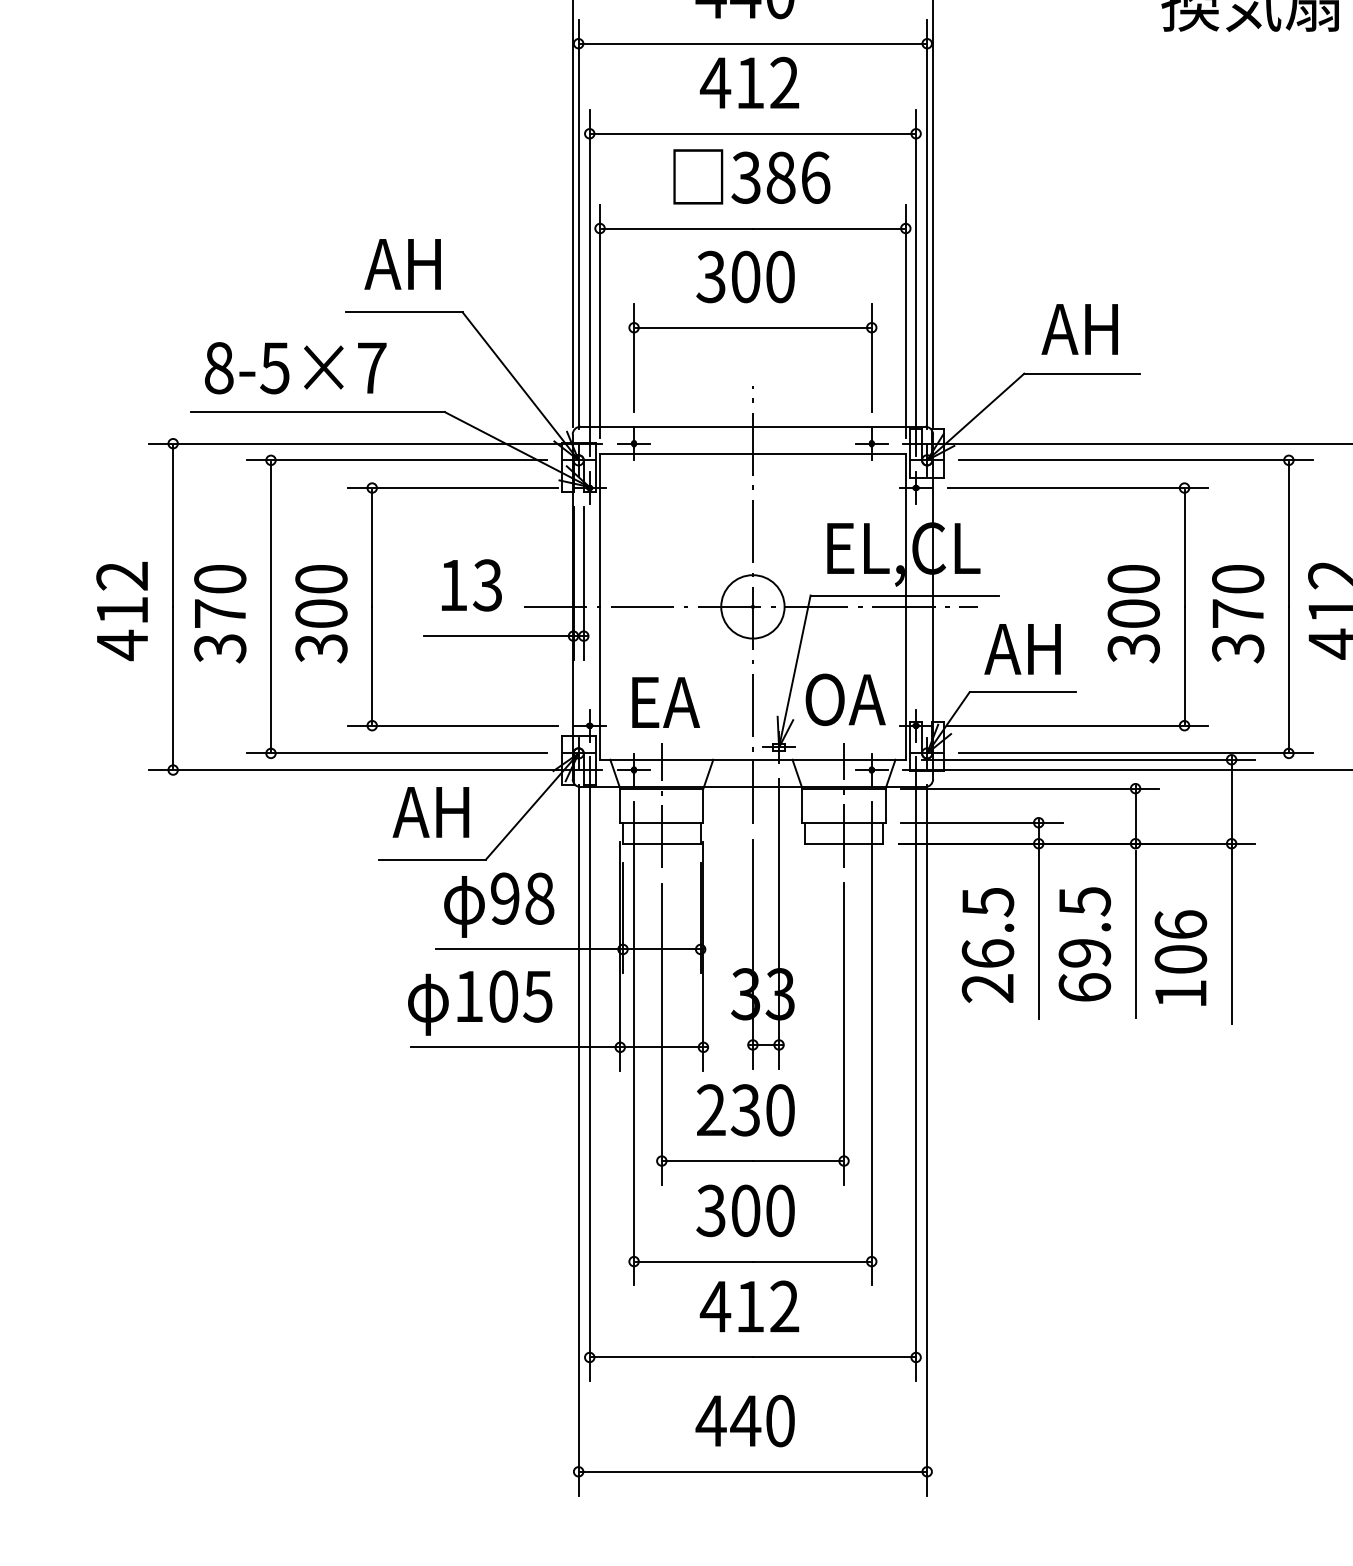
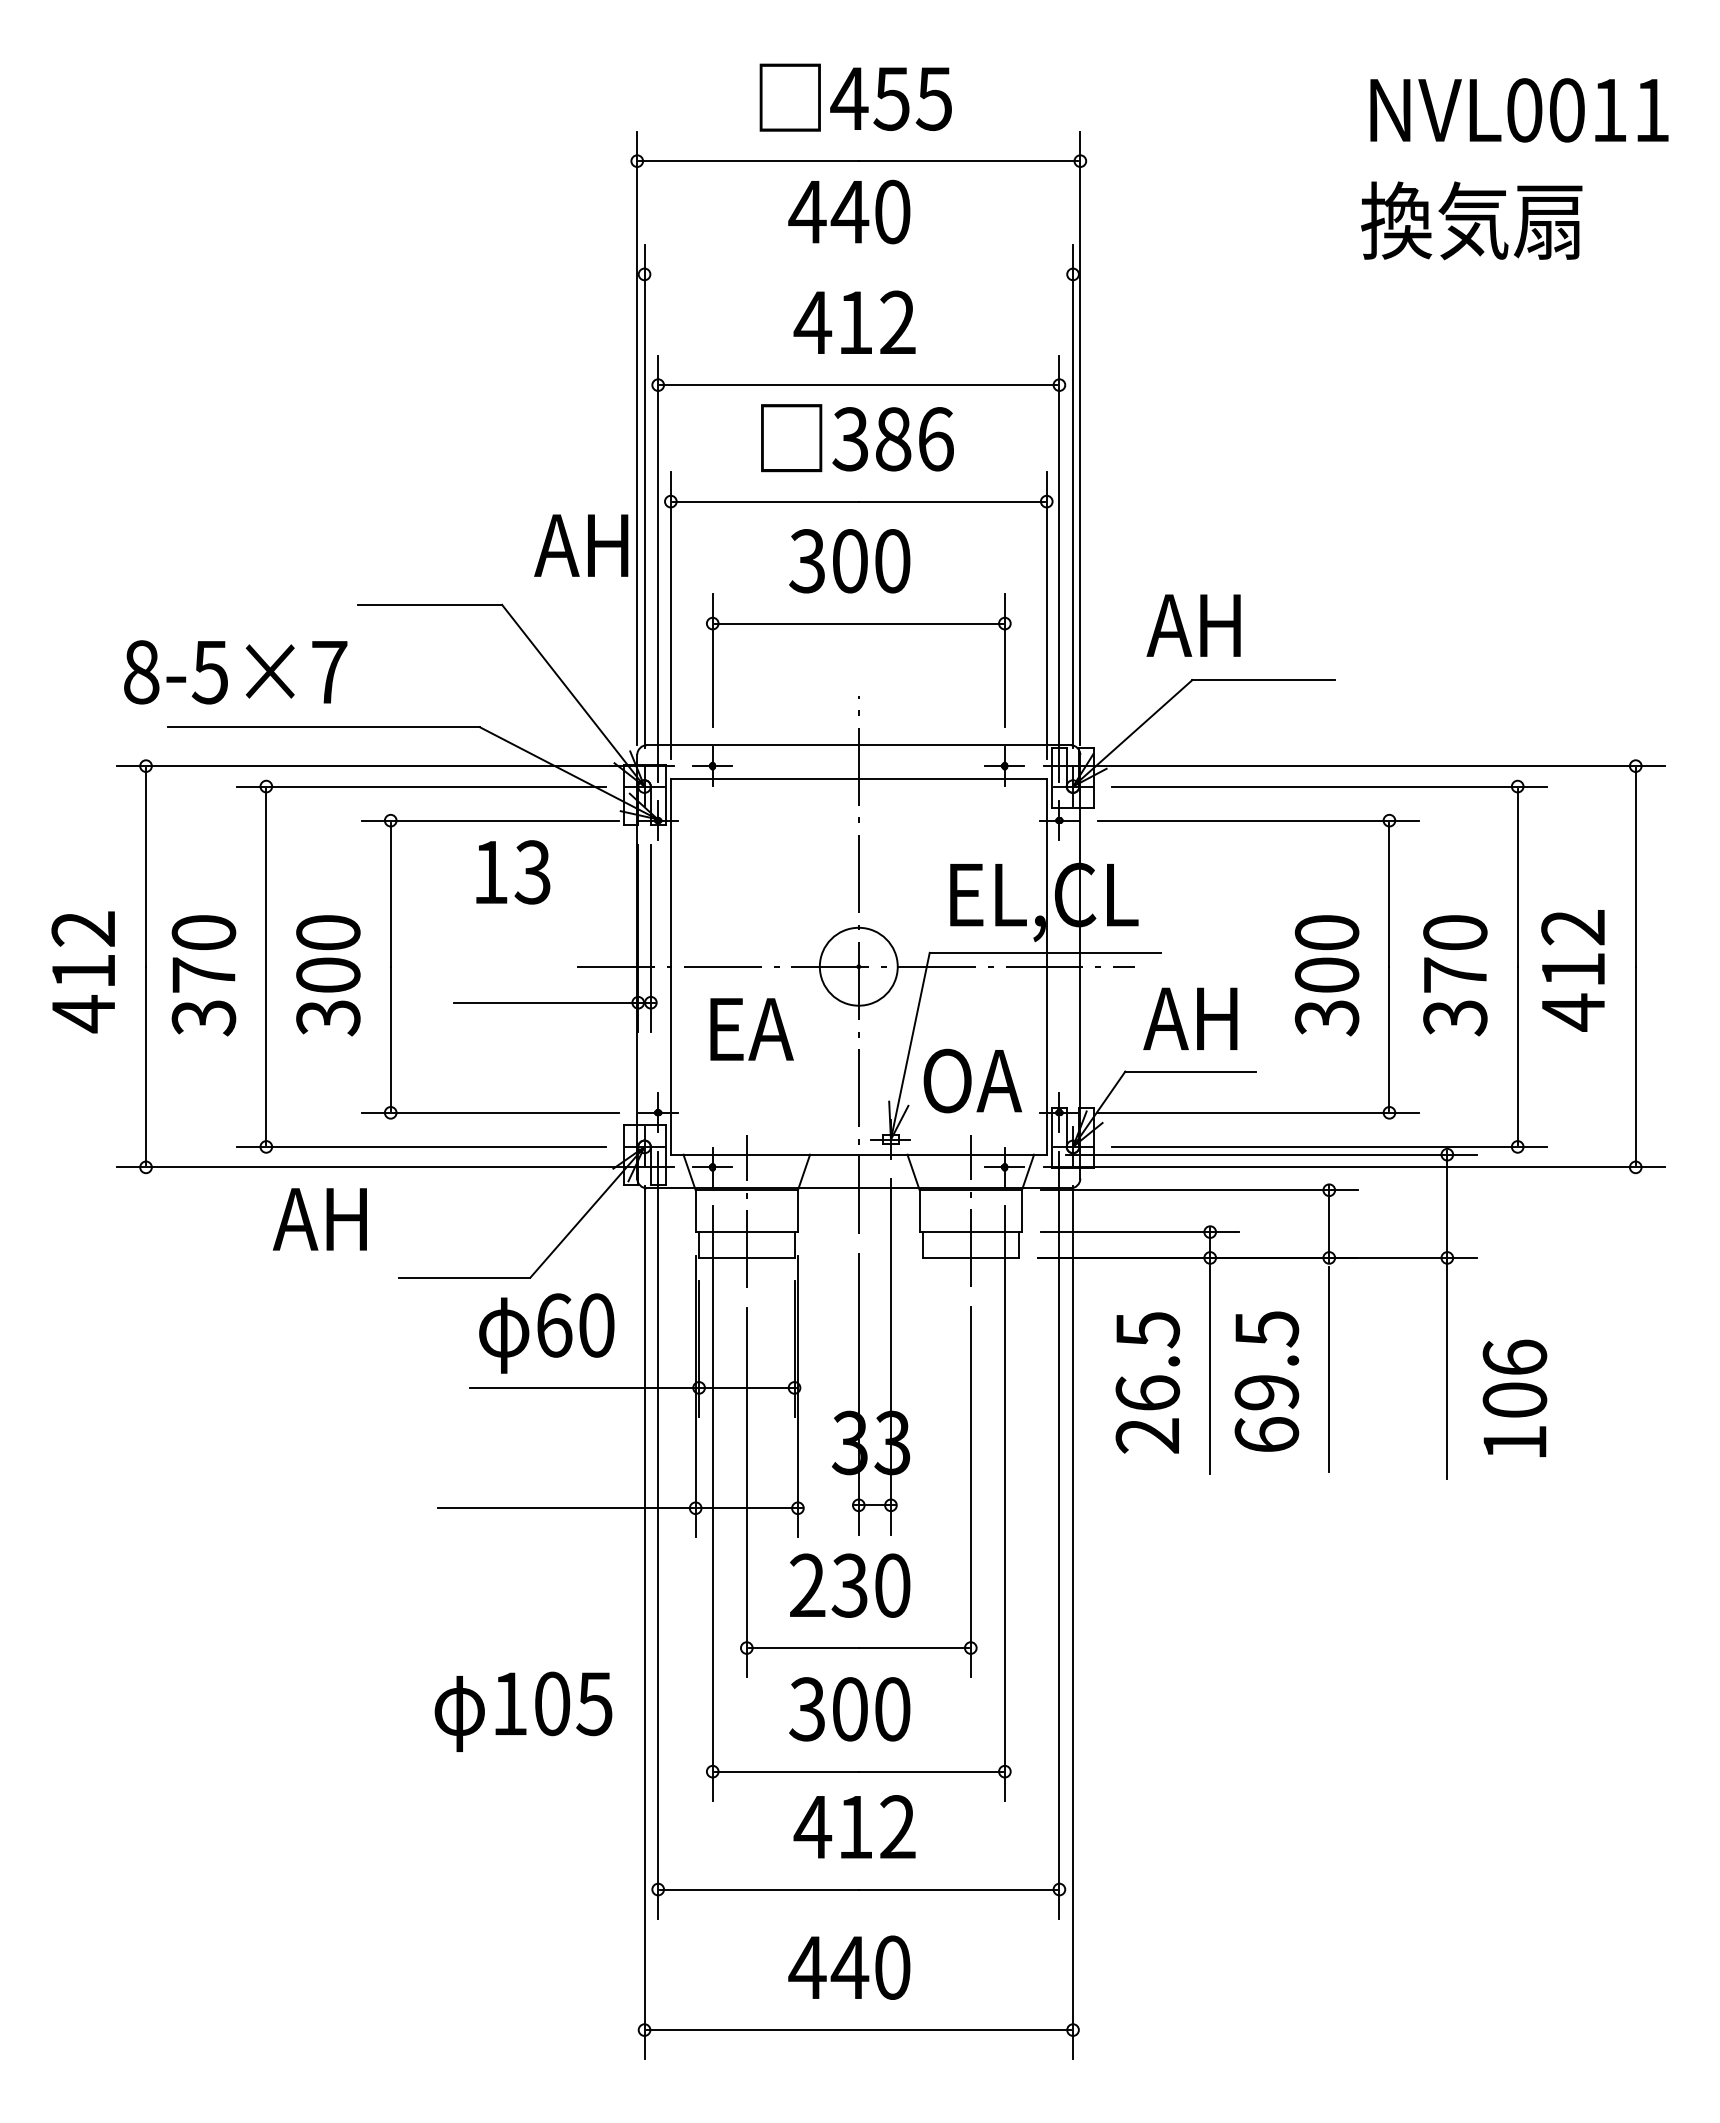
line: (752, 43) -> (858, 274), removed
text: (402, 264) -> (581, 545), moved
text: (1079, 329) -> (1193, 625), moved
text: (295, 368) -> (235, 672), moved
text: (472, 585) -> (513, 872), moved
text: (665, 702) -> (751, 1029), moved
text: (430, 812) -> (319, 1219), moved
text: (522, 898) -> (575, 1325), 98 -> 60
text: (1180, 957) -> (1514, 1397), moved
text: (480, 1002) -> (523, 1711), moved

